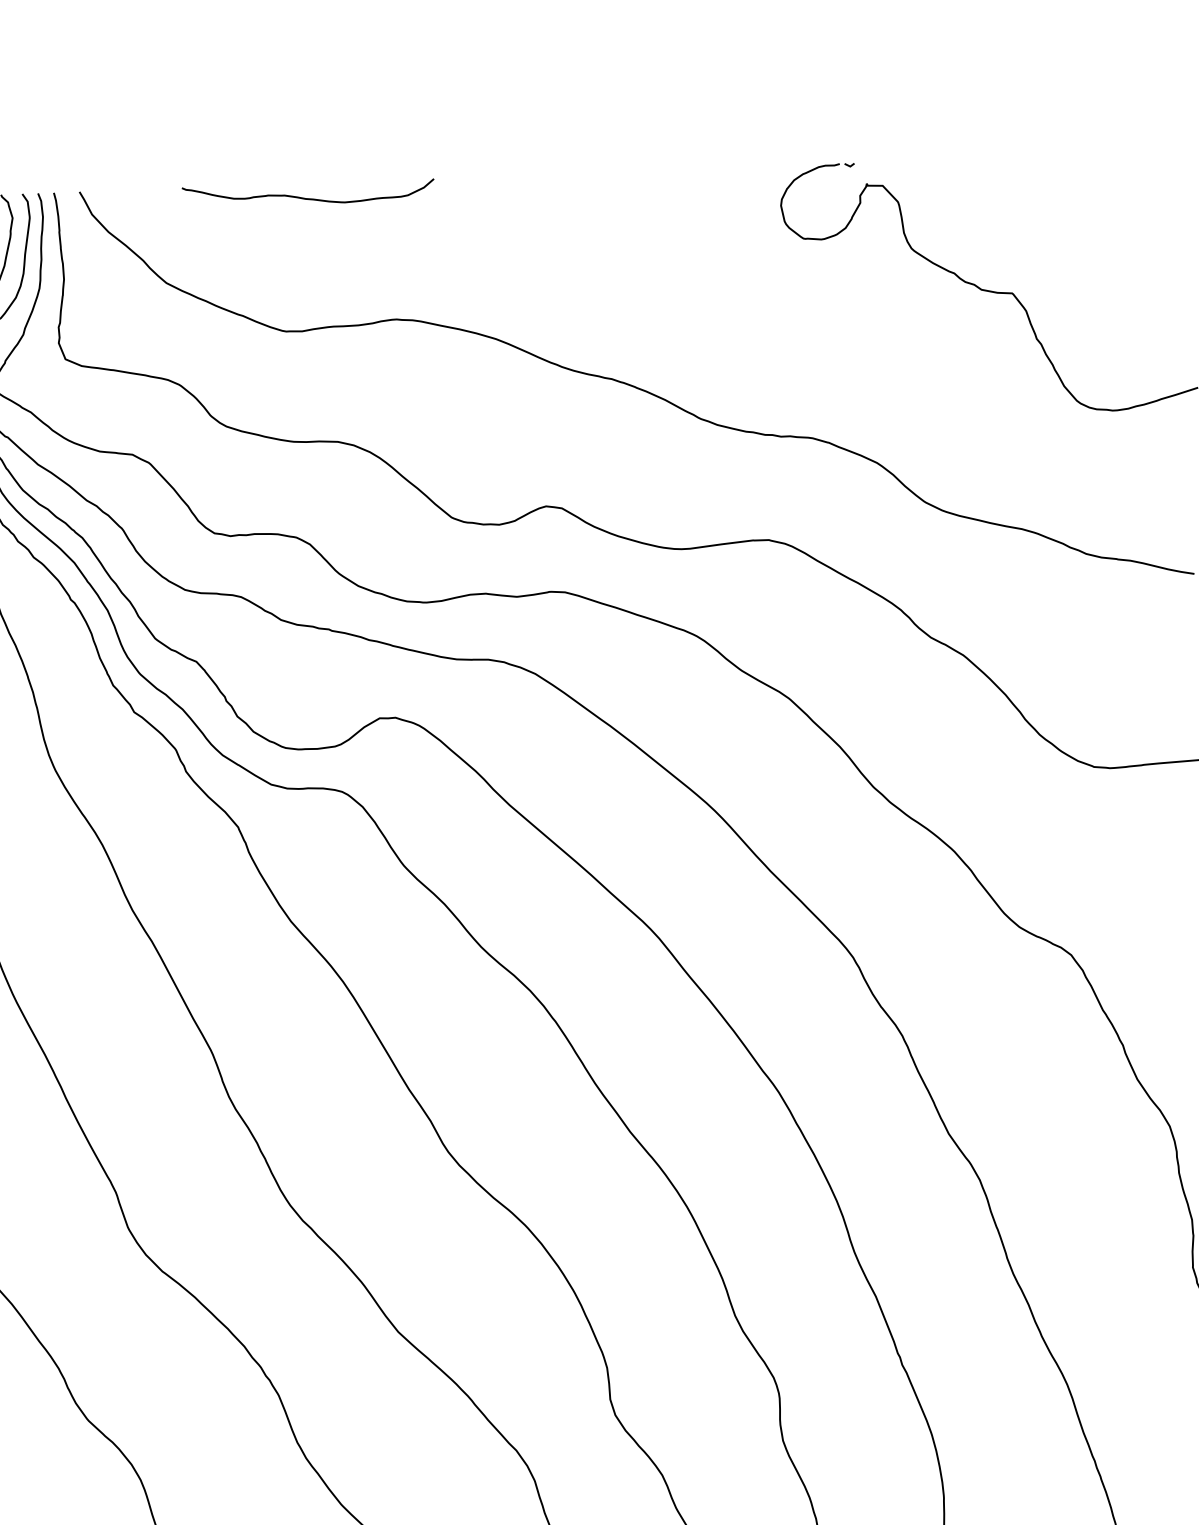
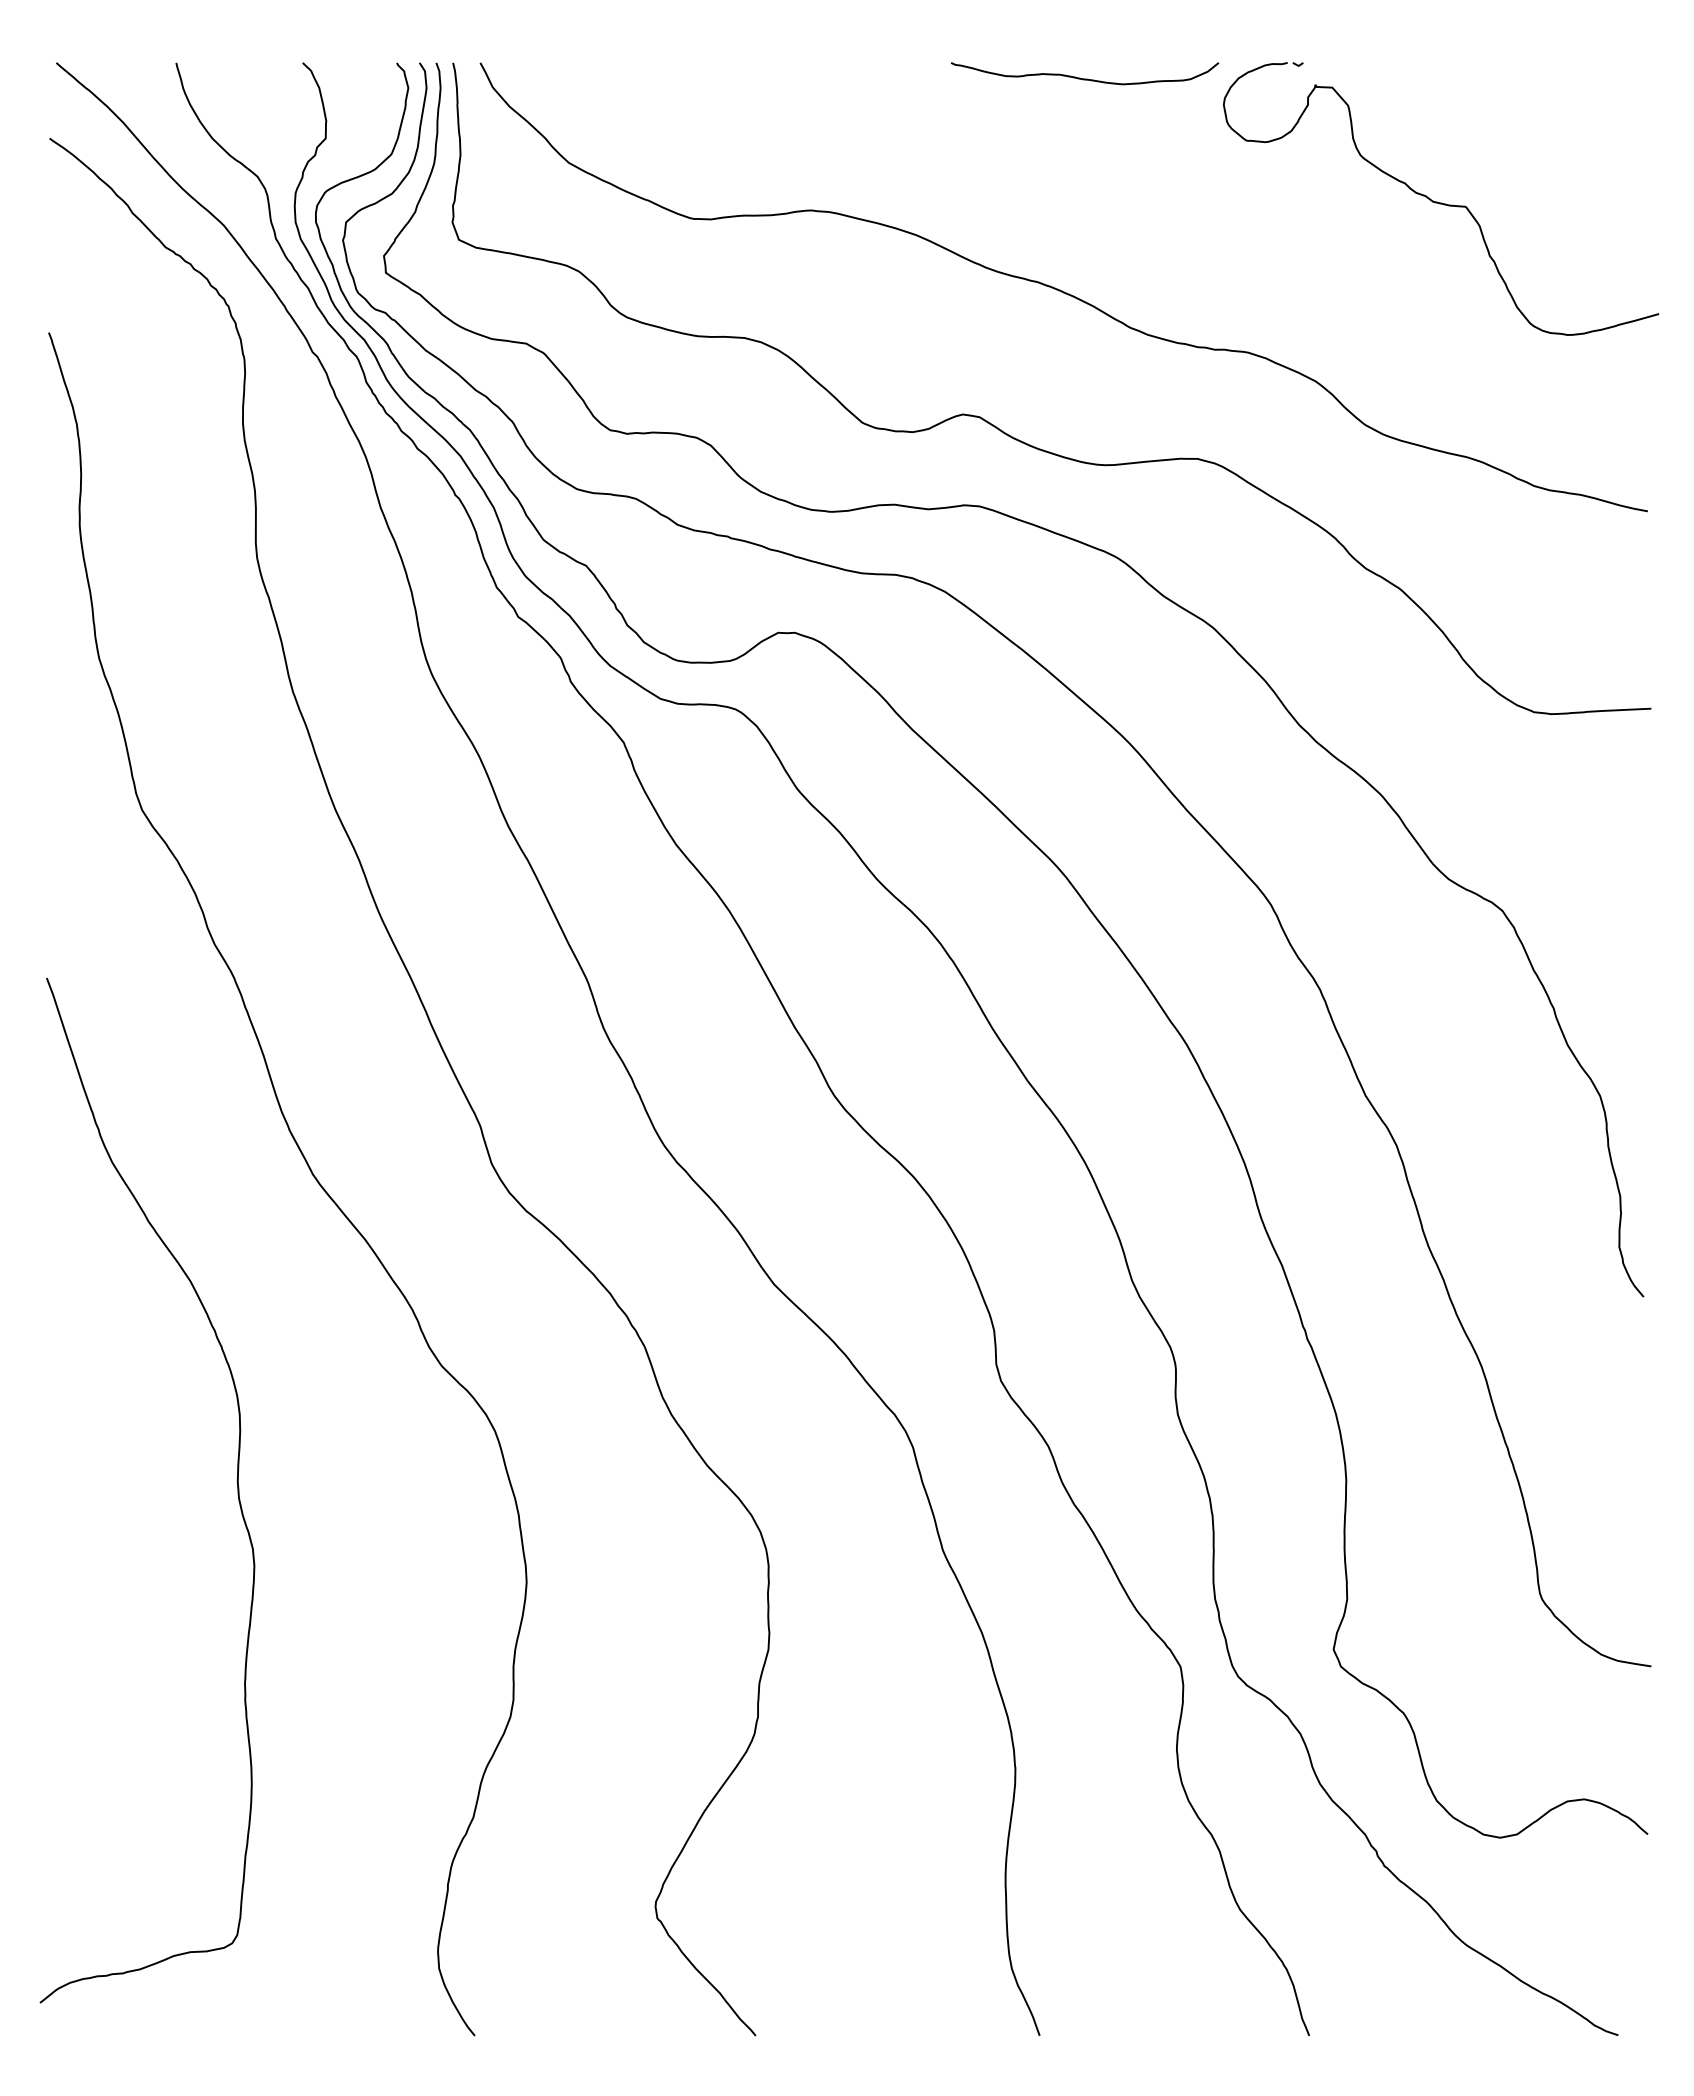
curve: (308, 198) -> (1084, 78), moved

